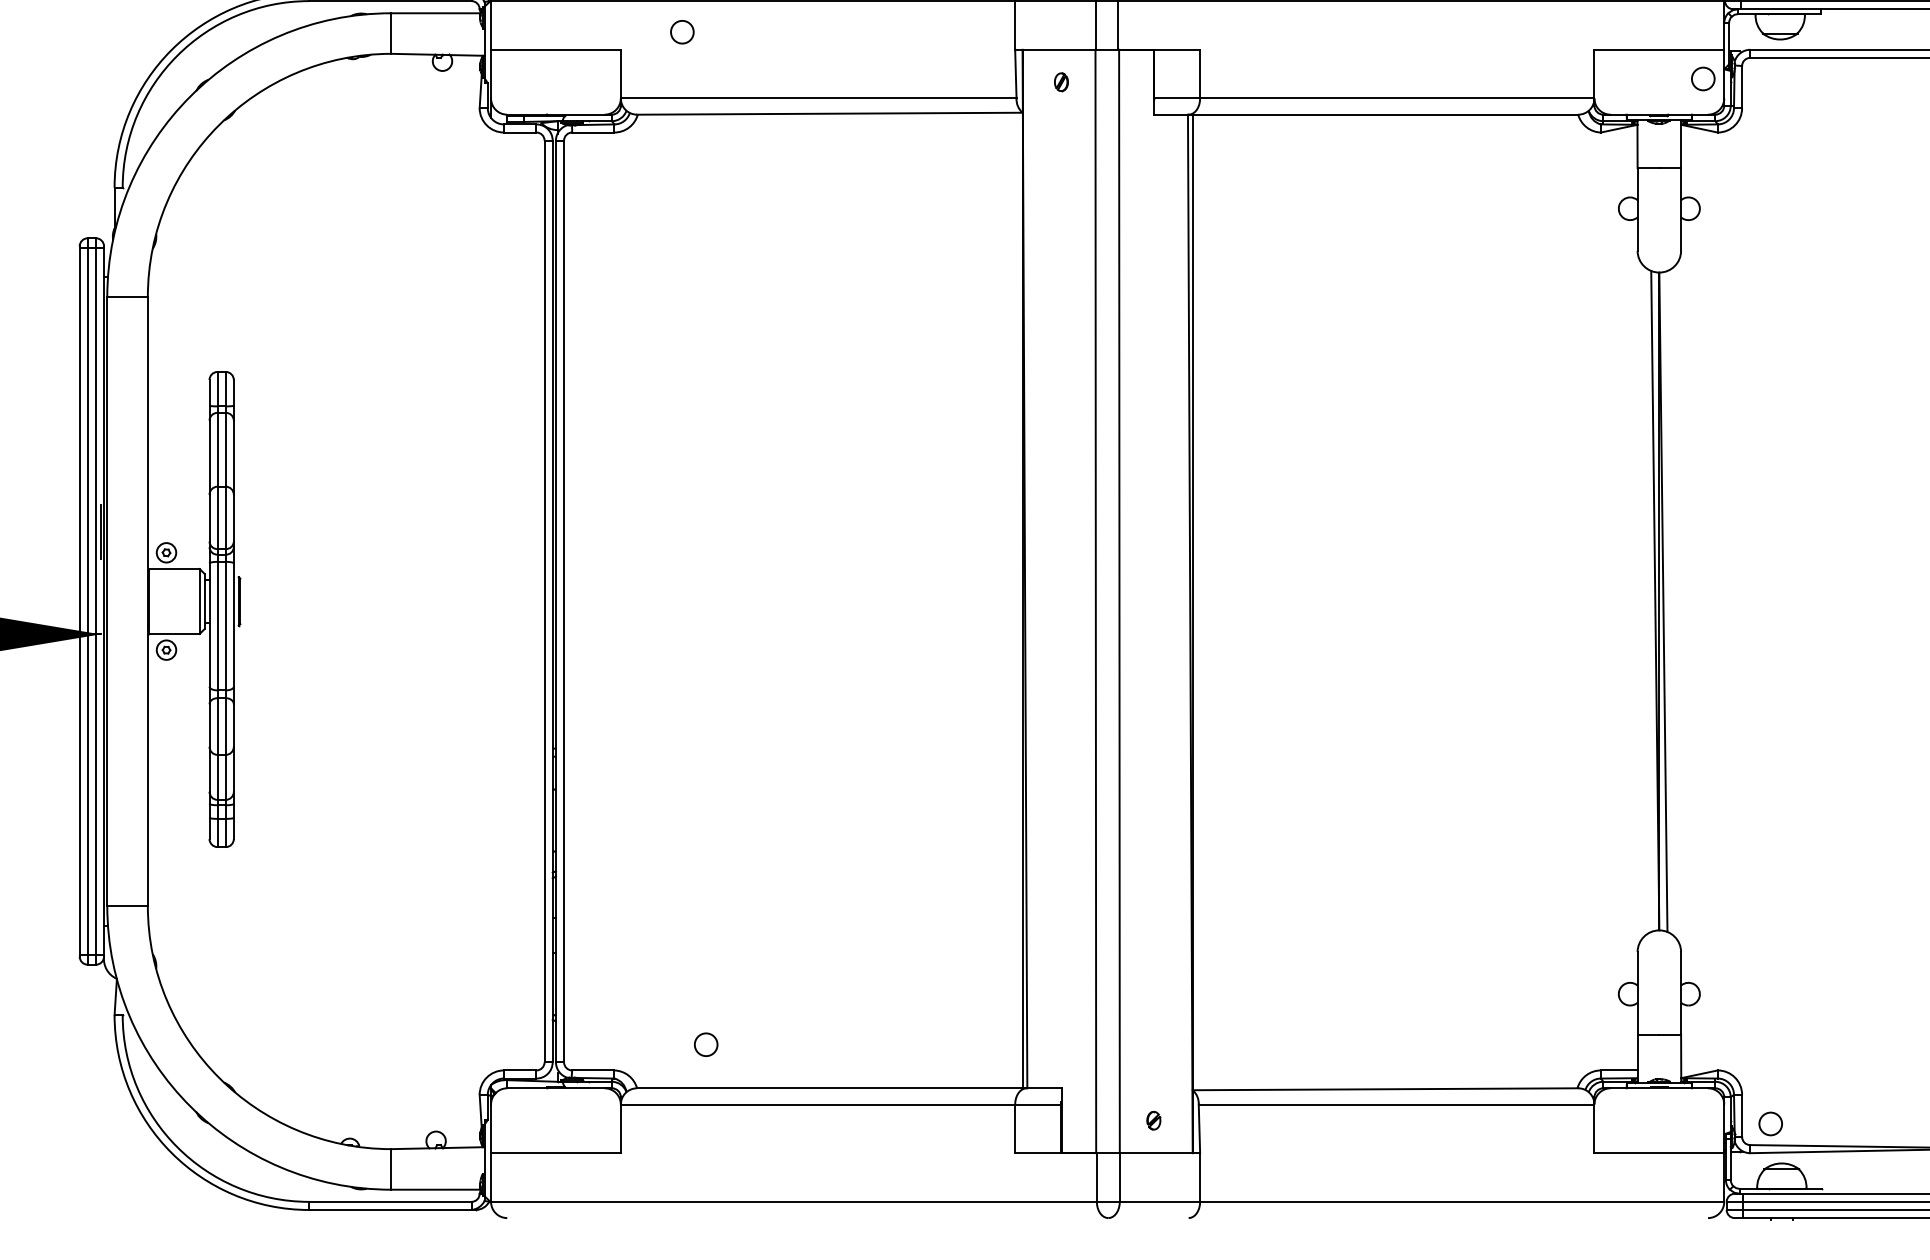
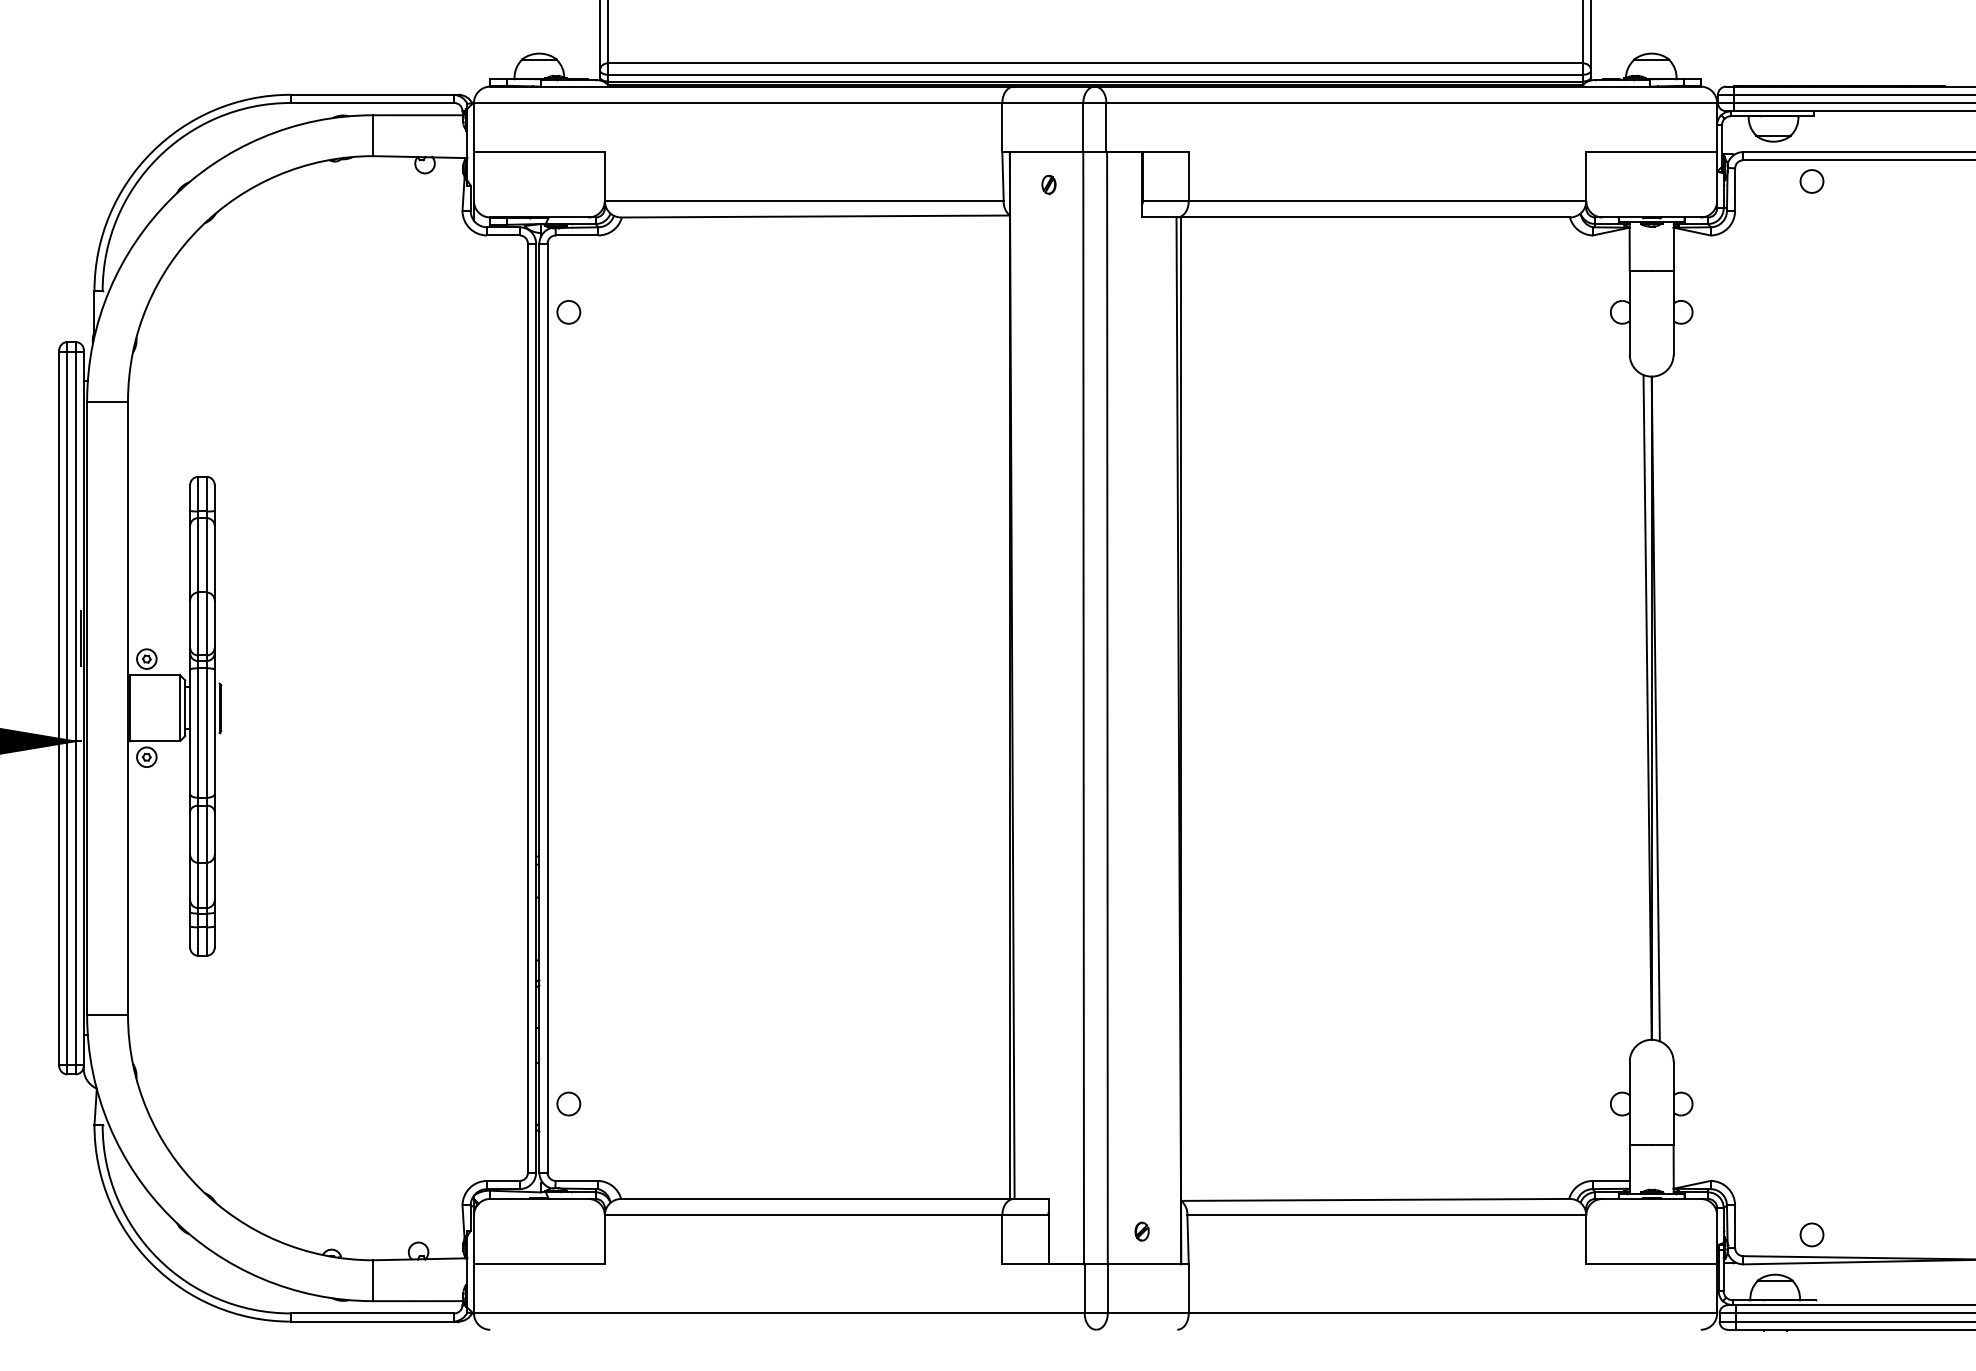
circle: (682, 32) -> (568, 312), moved
circle: (1702, 78) -> (1811, 181), moved
circle: (705, 1044) -> (568, 1103), moved
circle: (1770, 1123) -> (1811, 1234), moved

